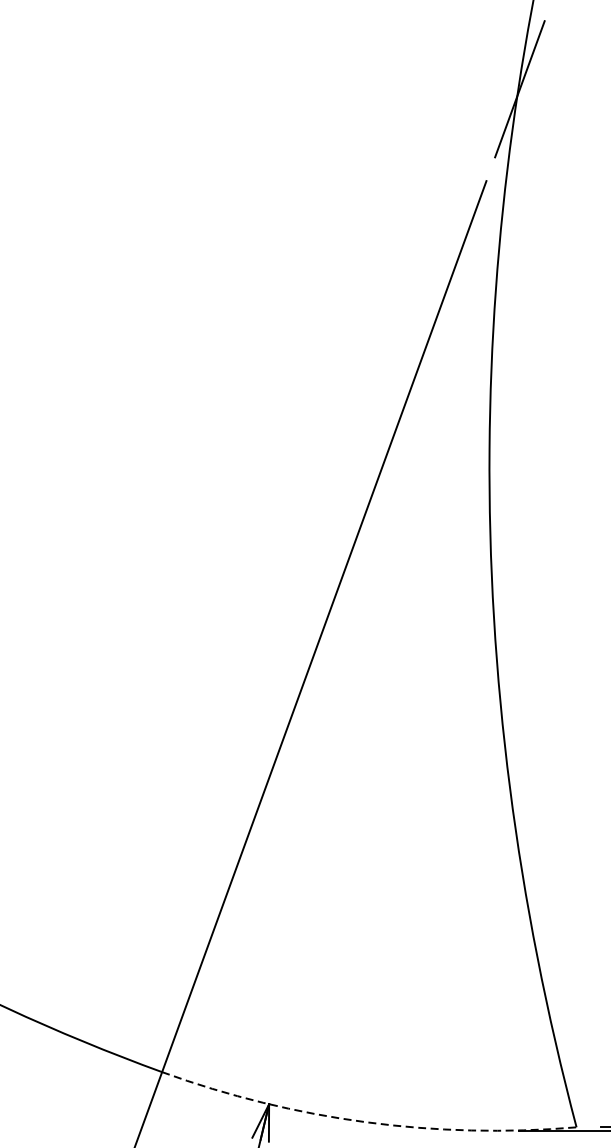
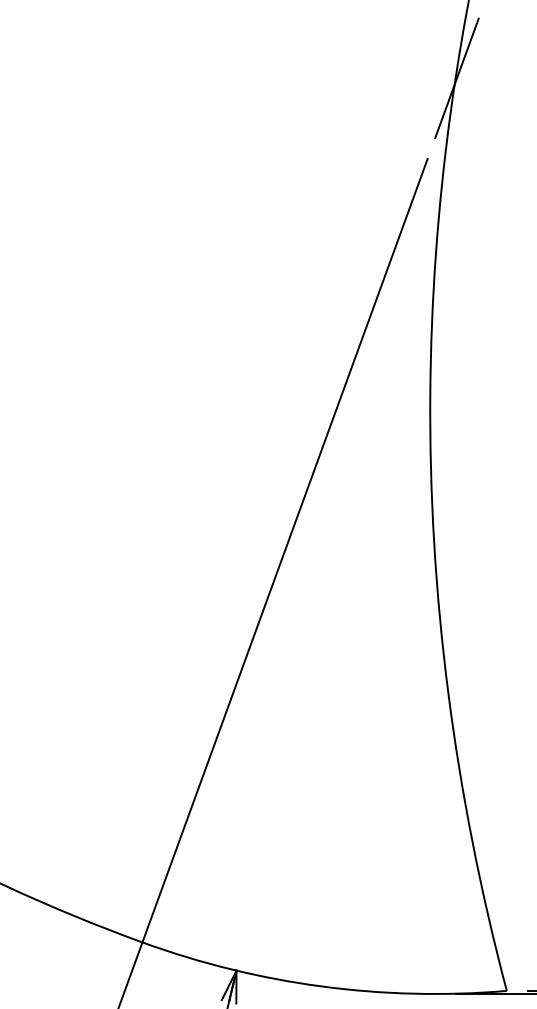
arc: (366, 1122) -> (322, 986), dashed -> solid

